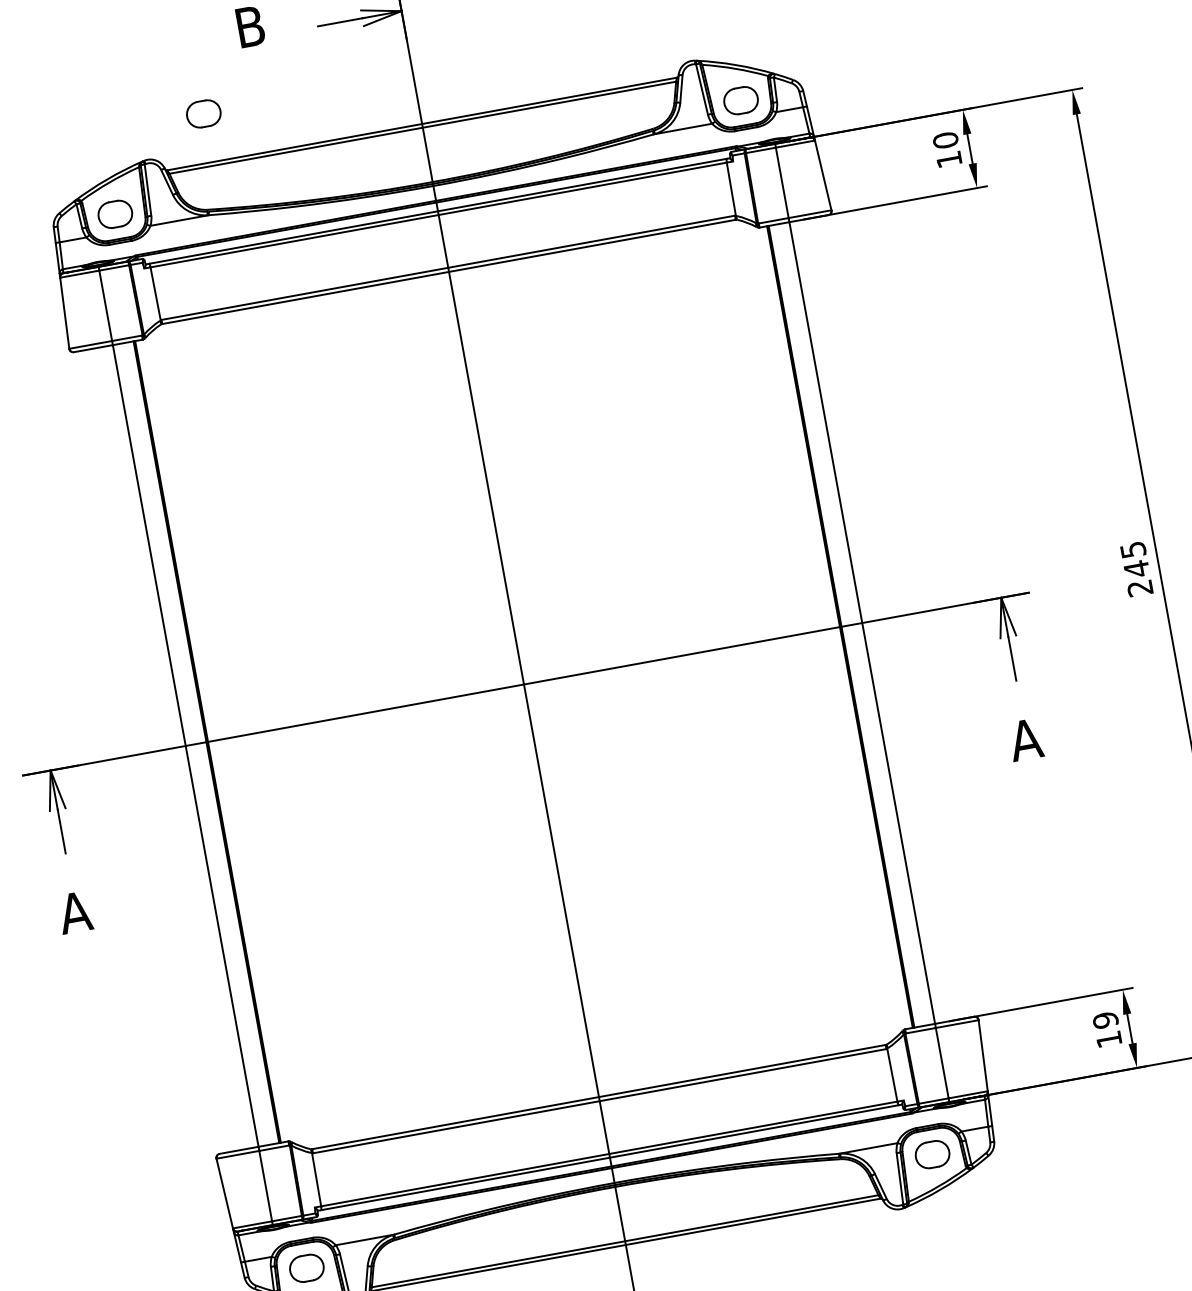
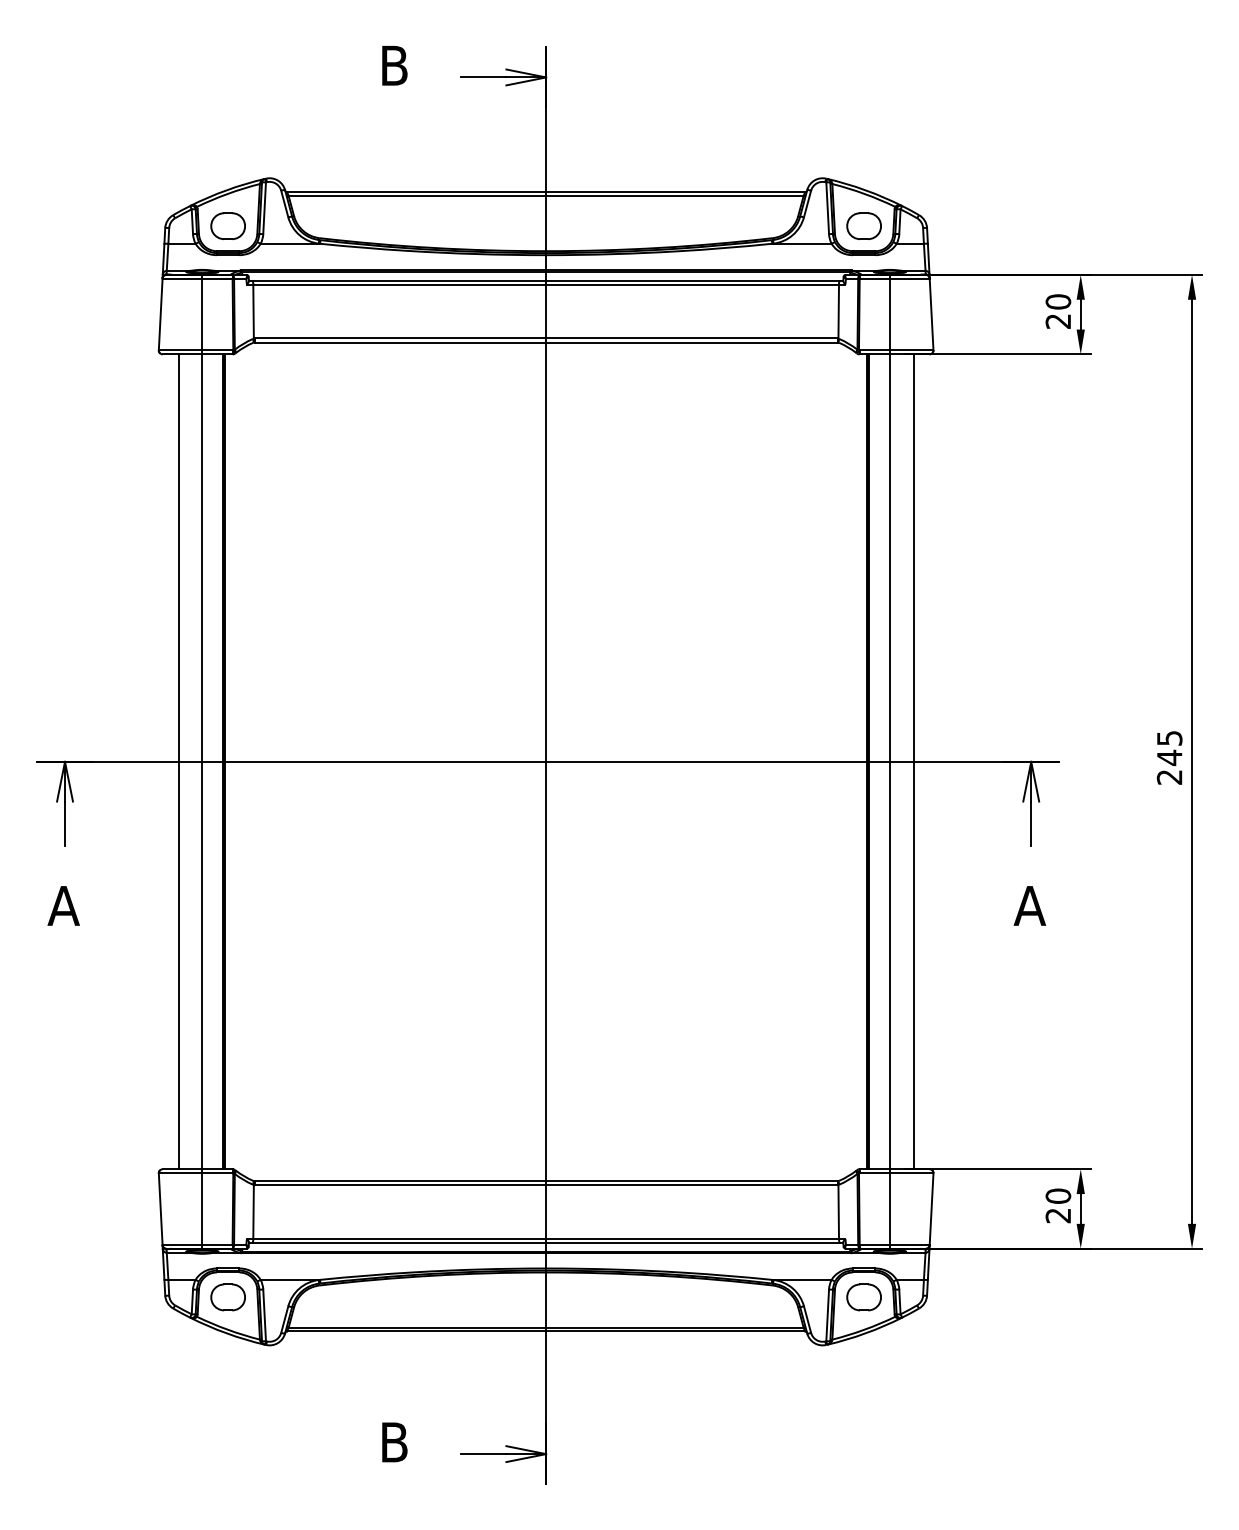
part: (203, 113) -> (332, 142), removed
text: (948, 159) -> (1057, 321), 10 -> 20
line: (885, 618) -> (913, 761), added
line: (162, 749) -> (178, 761), added
text: (1107, 1029) -> (1058, 1205), 19 -> 20

